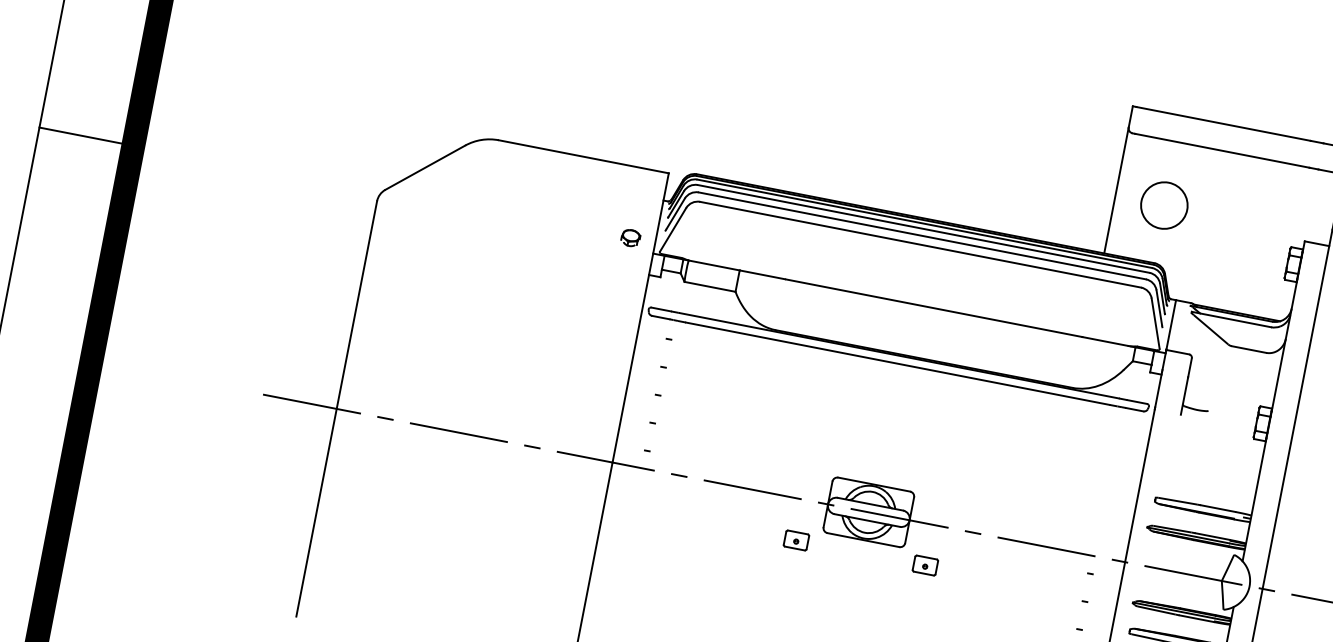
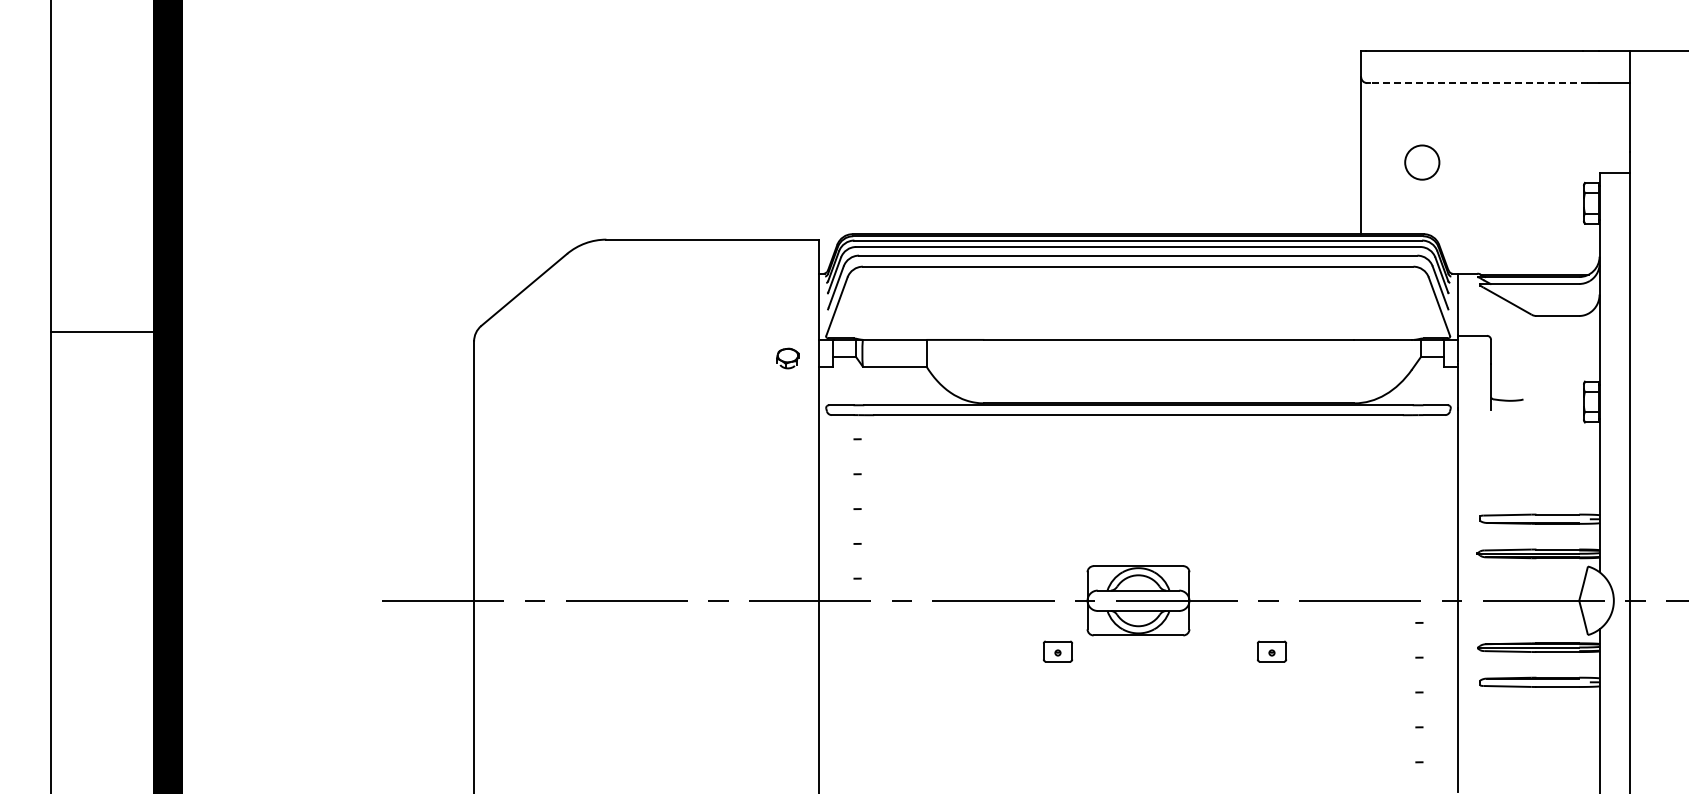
line: (1222, 151) -> (1479, 83), solid -> dashed
circle: (1163, 205) -> (1421, 162), size x0.6
part: (630, 238) -> (787, 358), moved
part: (925, 565) -> (1271, 651), moved

